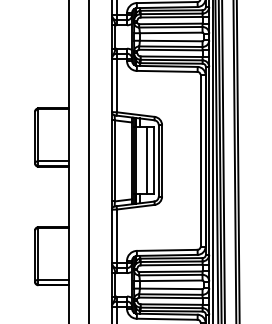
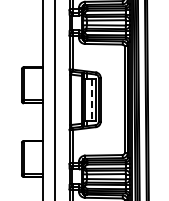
line: (147, 160) -> (91, 99), solid -> dashed

